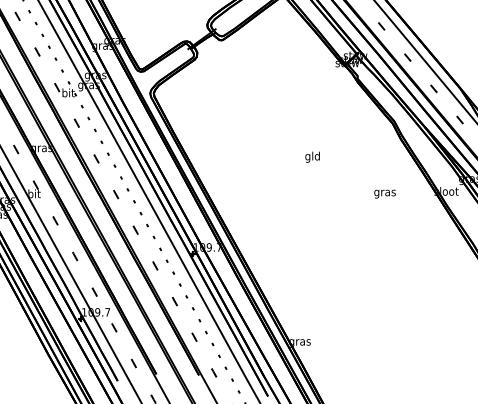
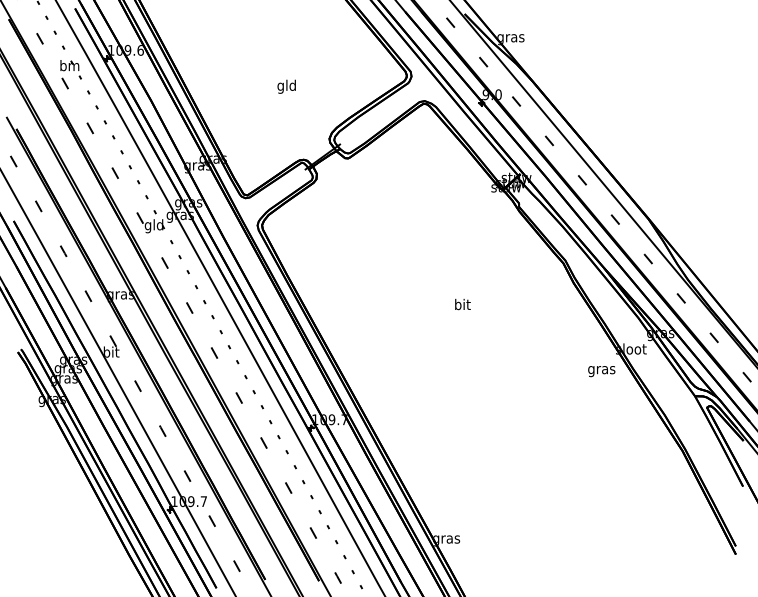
text: (67, 94) -> (153, 226), bit -> gld
text: (312, 156) -> (462, 305), gld -> bit
text: (384, 194) -> (601, 371), moved

